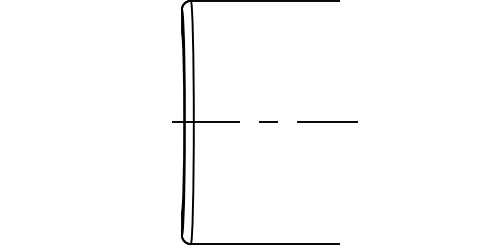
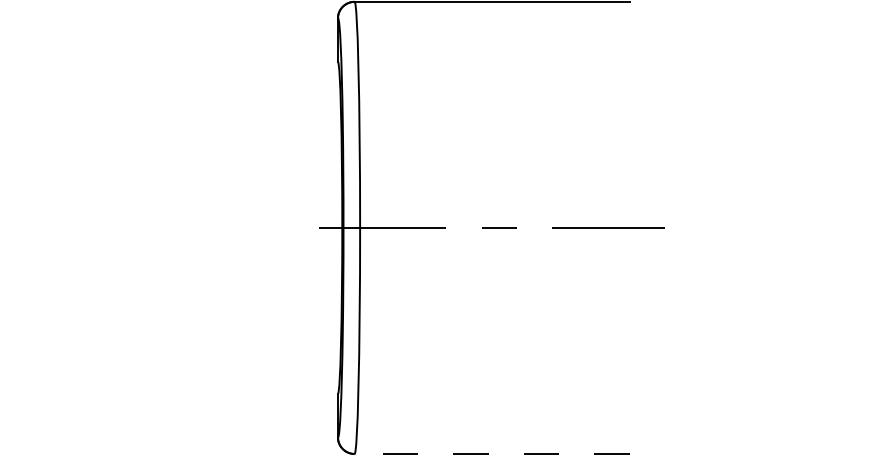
line: (264, 244) -> (491, 454), solid -> dashed

